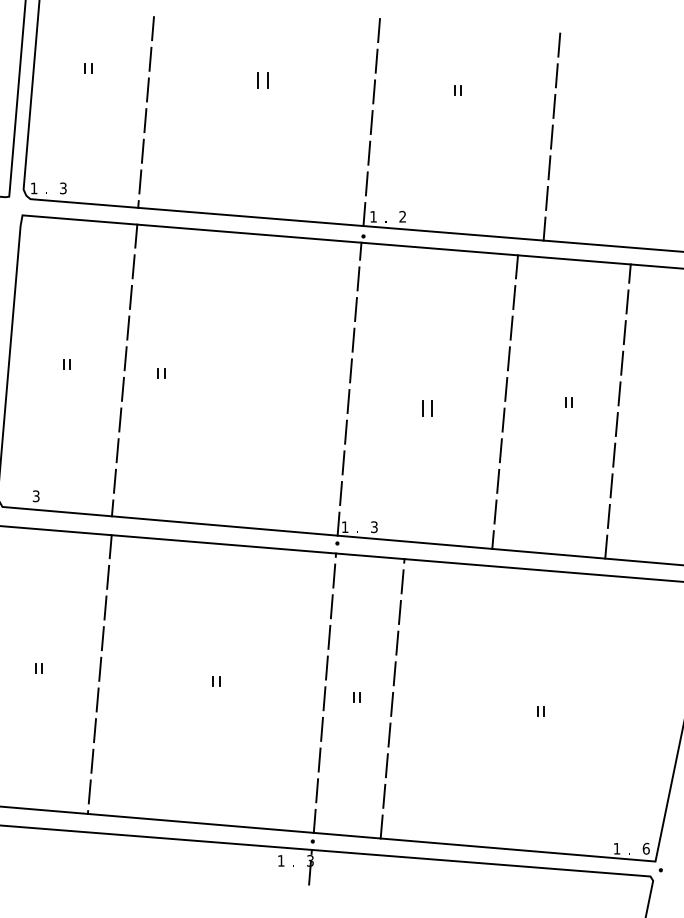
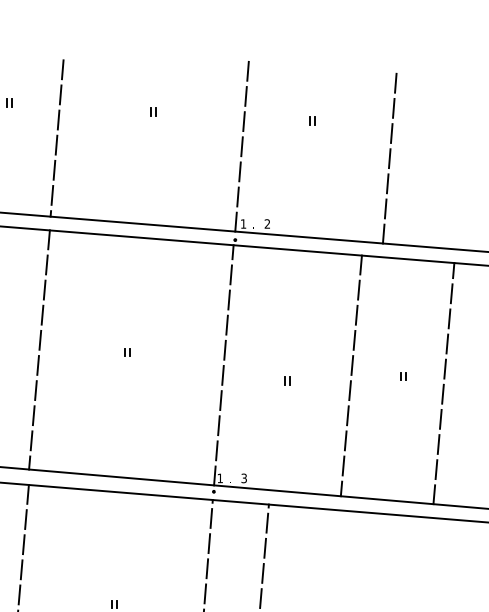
part: (262, 80) -> (152, 112), size x0.62
part: (161, 373) -> (127, 352), moved
part: (426, 408) -> (286, 381), size x0.62

